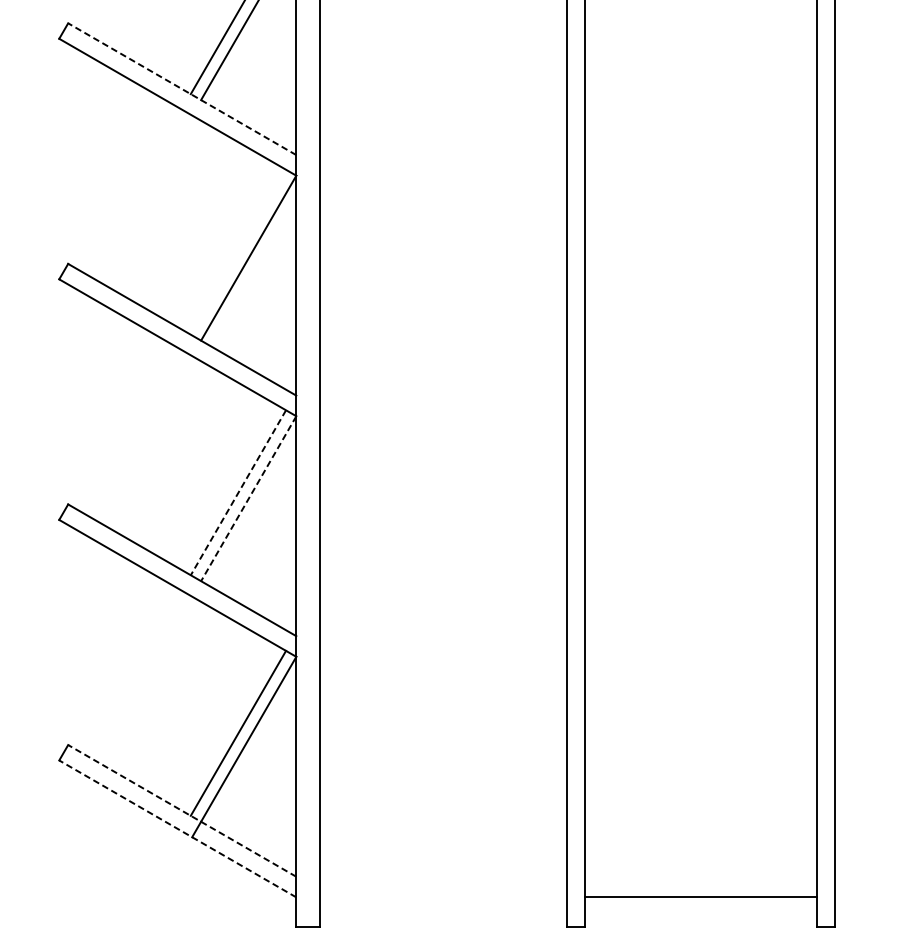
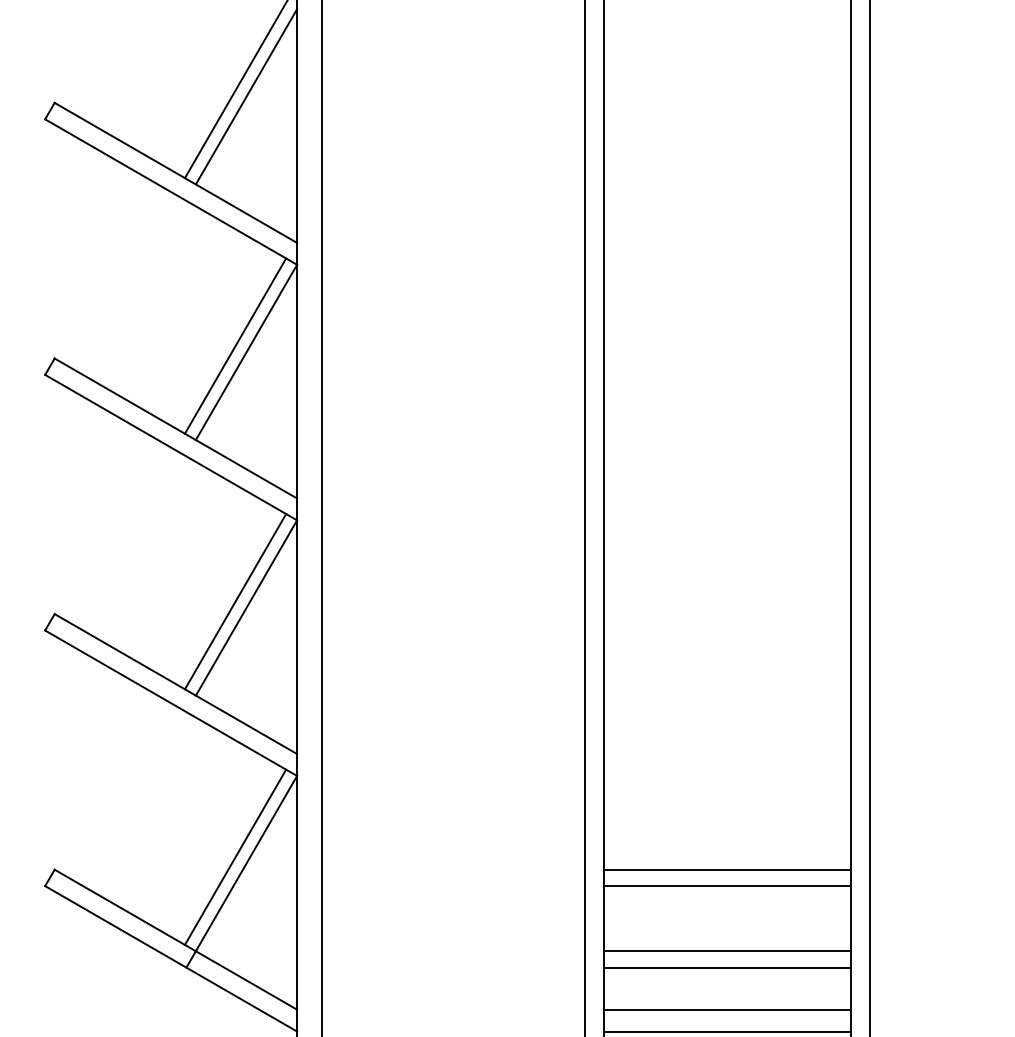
line: (181, 88) -> (175, 172), dashed -> solid
line: (238, 251) -> (235, 345), added
line: (238, 493) -> (235, 602), dashed -> solid
line: (248, 499) -> (246, 608), dashed -> solid
line: (701, 744) -> (727, 869), added
line: (701, 760) -> (727, 886), added
line: (181, 810) -> (175, 939), dashed -> solid
line: (701, 822) -> (727, 951), added
line: (177, 828) -> (170, 958), dashed -> solid
line: (701, 837) -> (727, 967), added
line: (701, 876) -> (727, 1009), added

